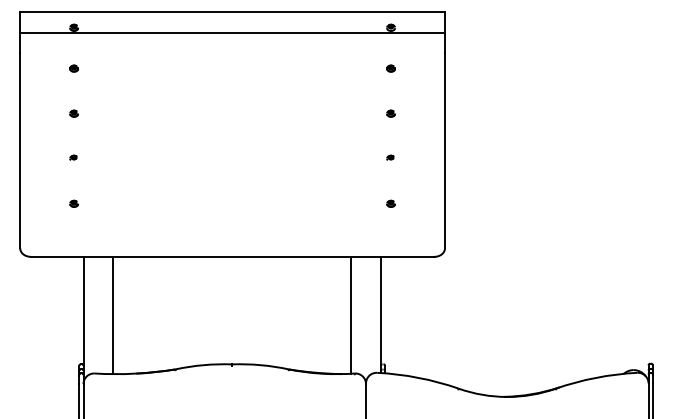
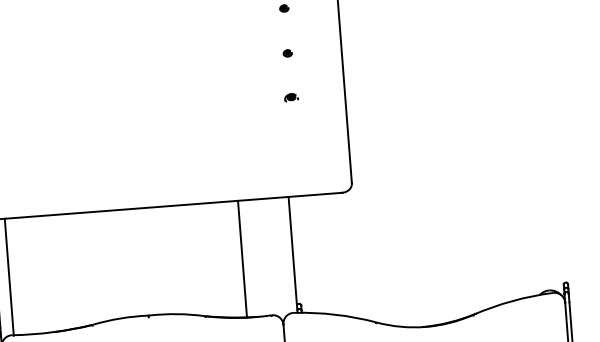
part: (390, 157) -> (290, 97), size x1.6
part: (390, 203) -> (294, 143), removed
line: (351, 314) -> (242, 258), moved
line: (113, 315) -> (9, 277), moved

